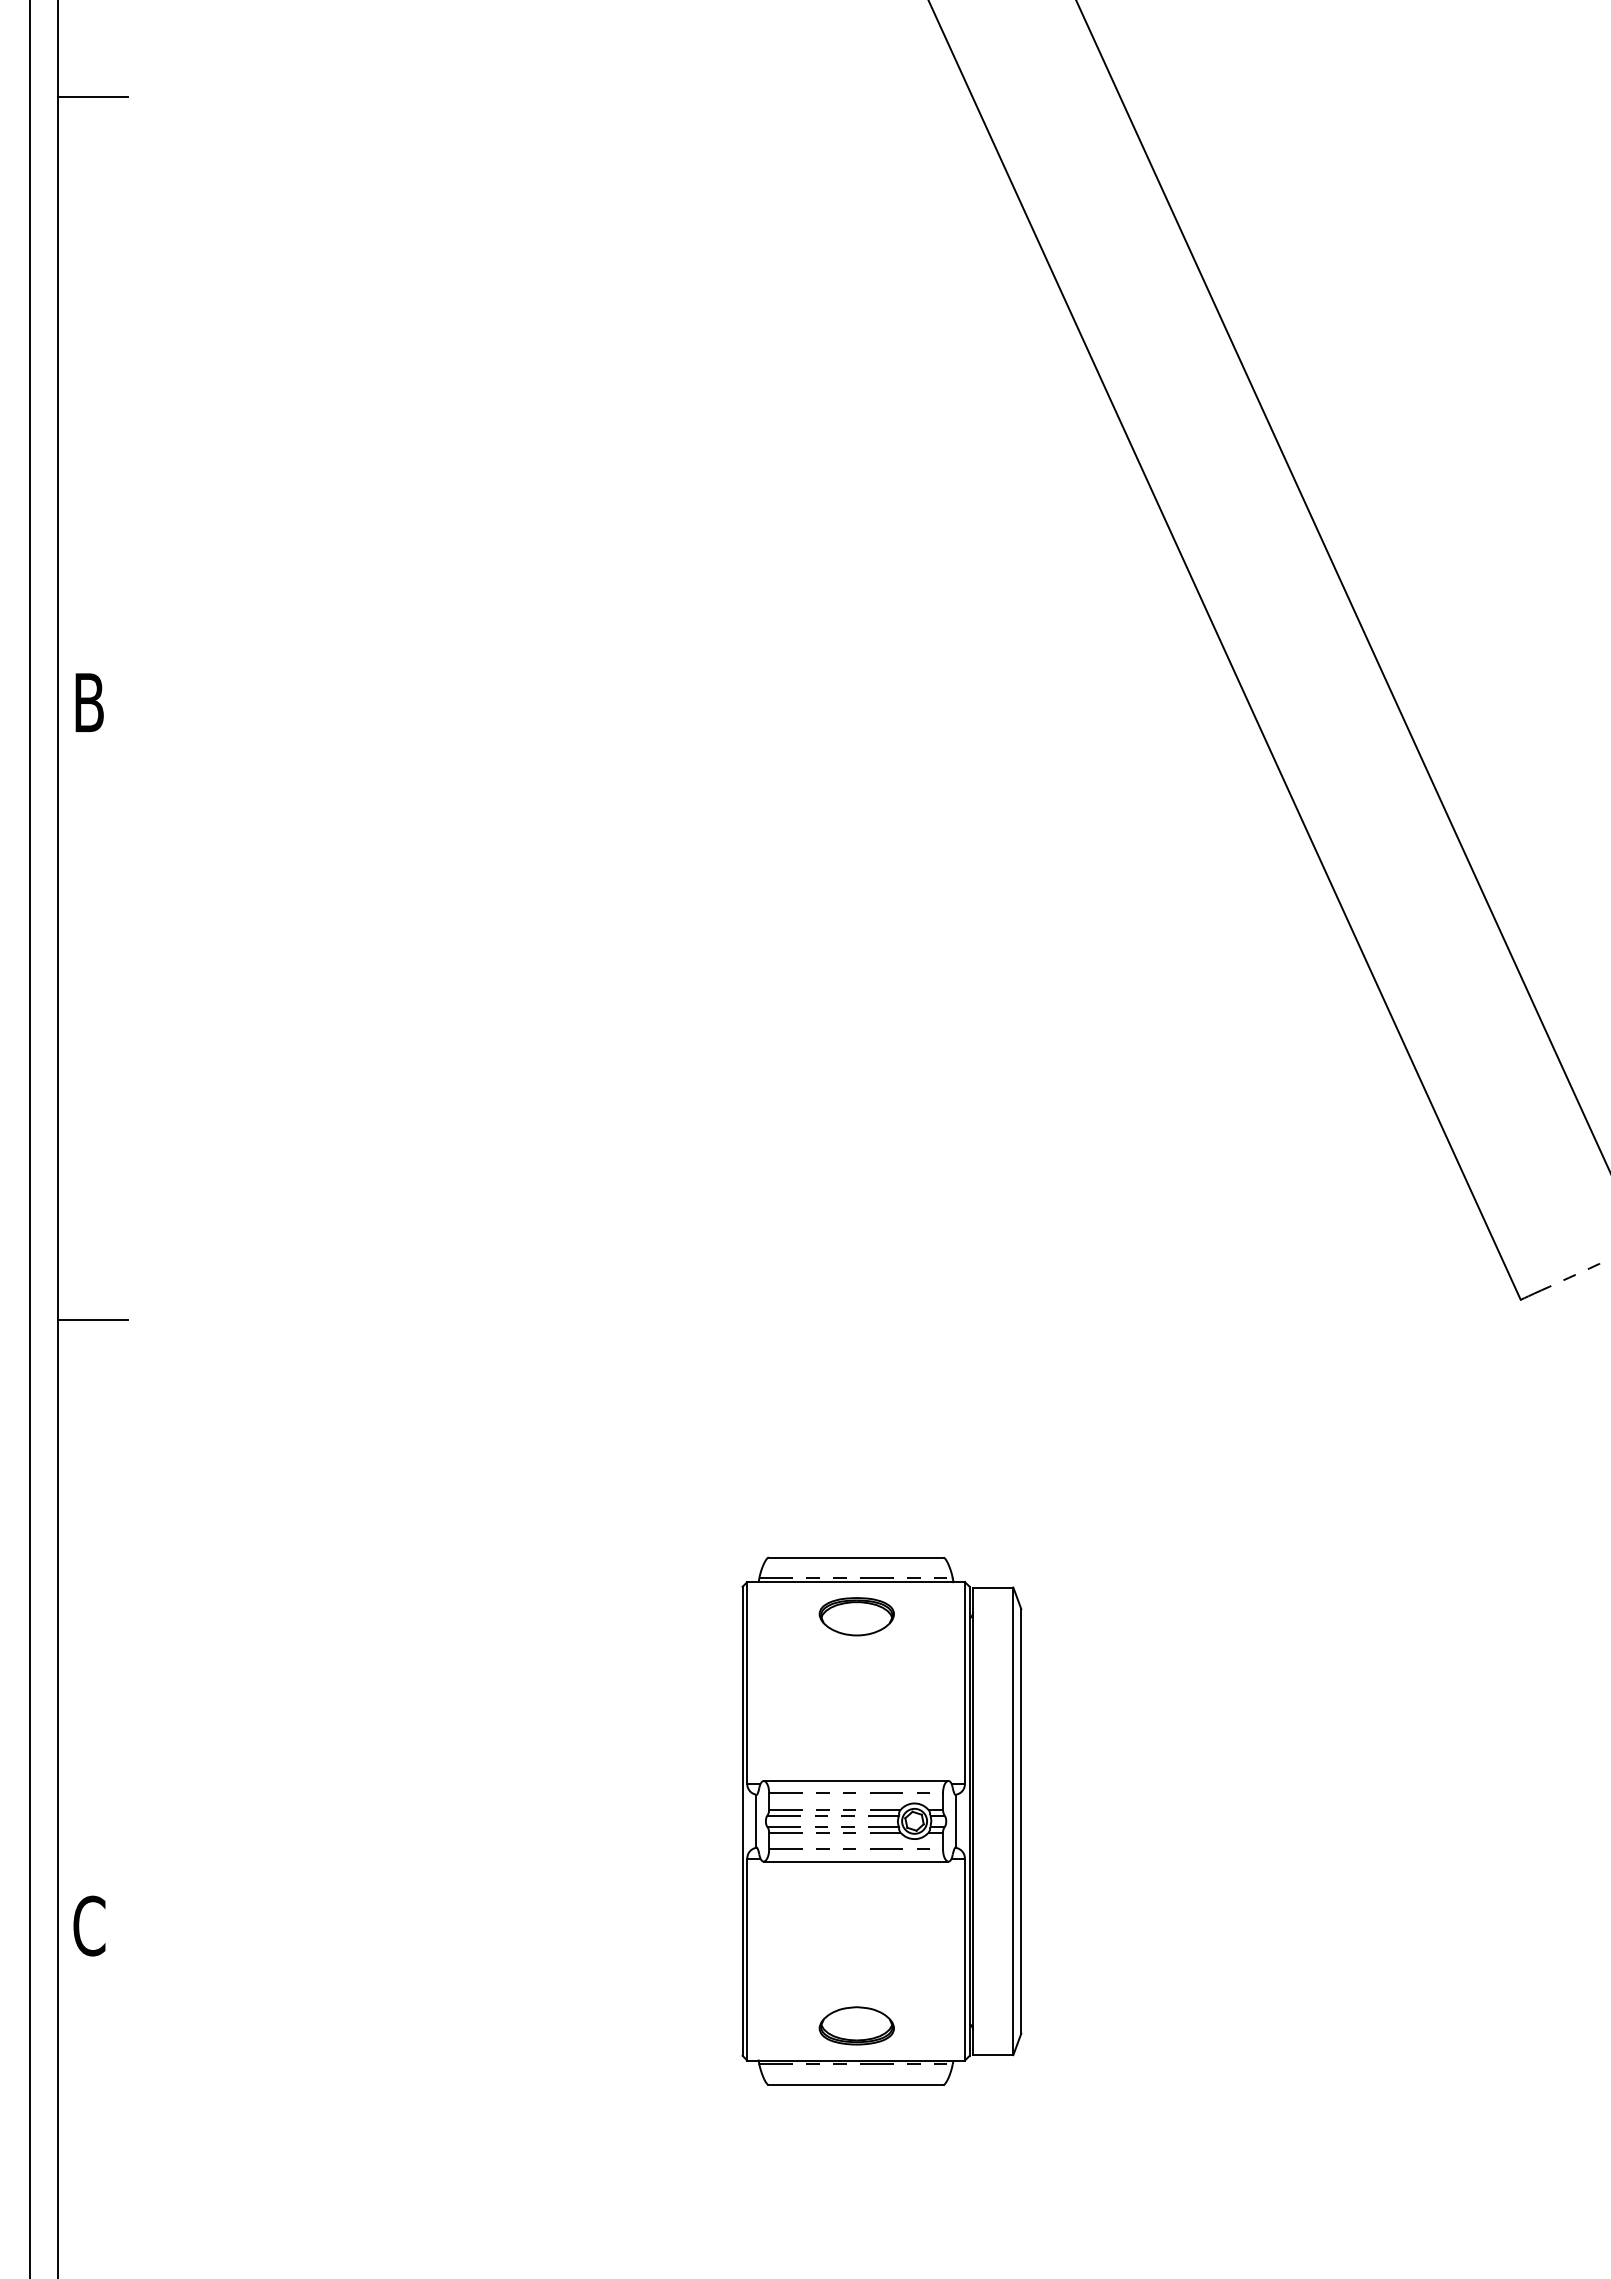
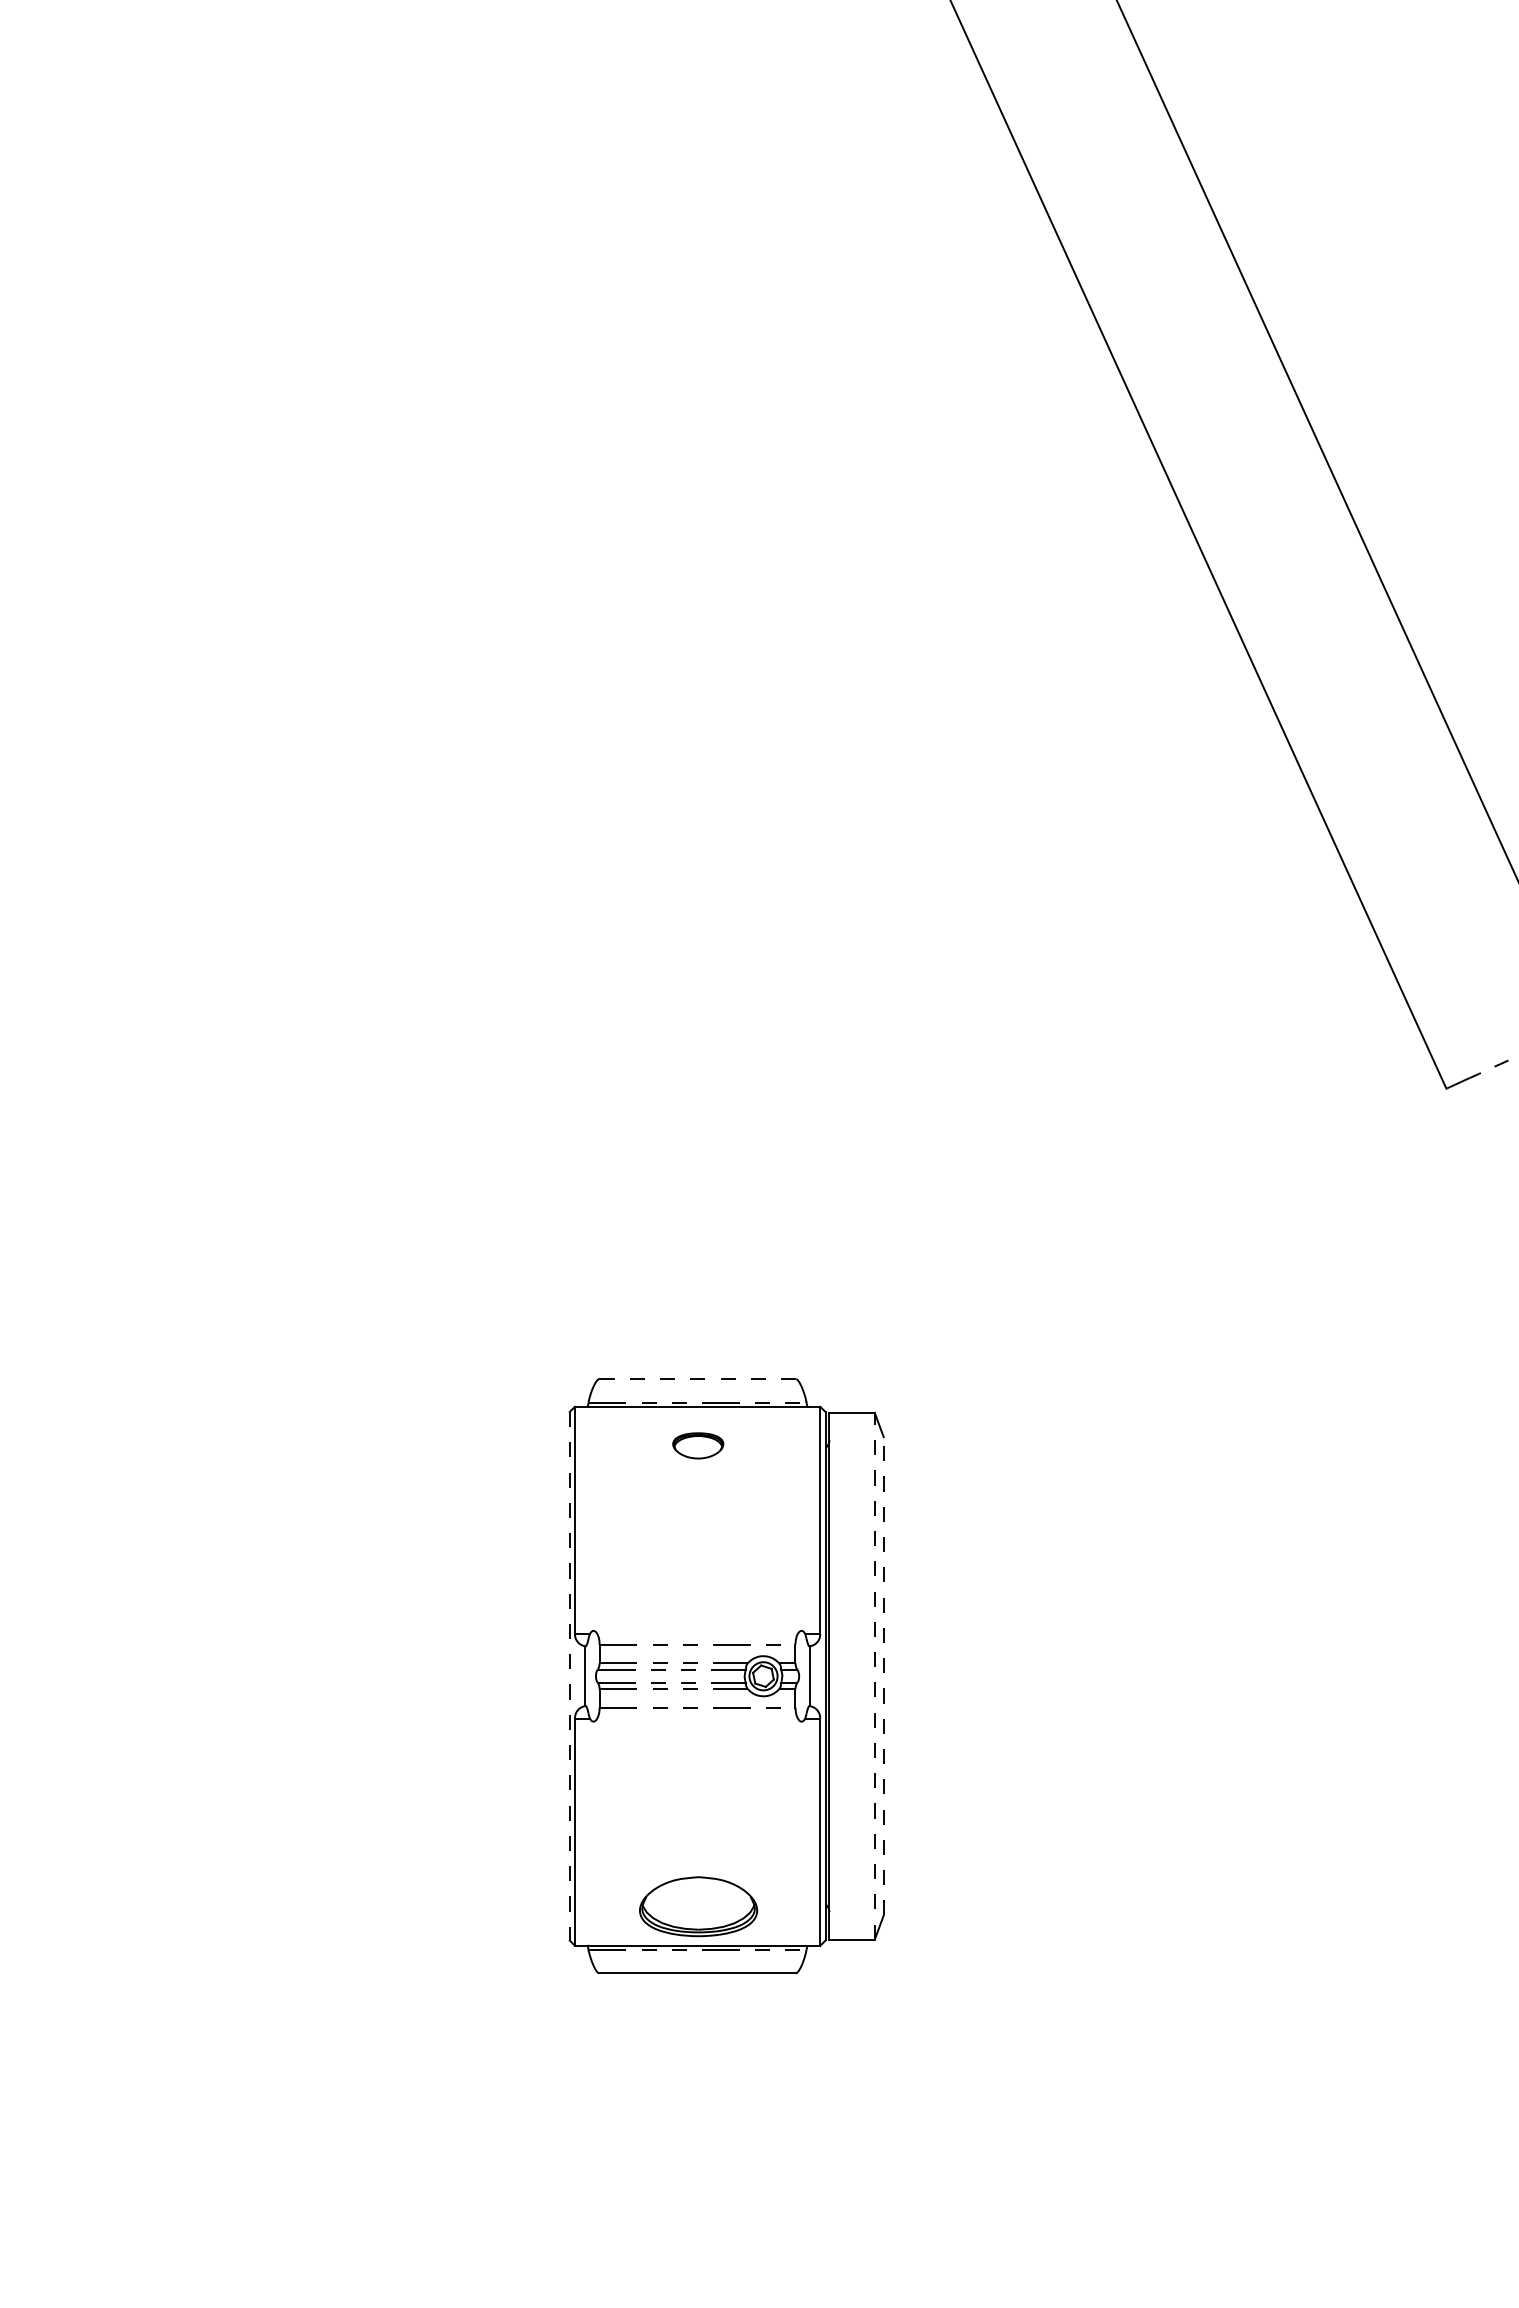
line: (856, 1557) -> (698, 1379), solid -> dashed
part: (856, 1616) -> (698, 1445), size x0.6
line: (855, 1781) -> (696, 1631), removed
line: (1021, 1820) -> (883, 1675), solid -> dashed
line: (742, 1821) -> (569, 1676), solid -> dashed
line: (1013, 1821) -> (874, 1676), solid -> dashed
line: (855, 1861) -> (696, 1721), removed
part: (856, 2025) -> (698, 1906), size x1.4

